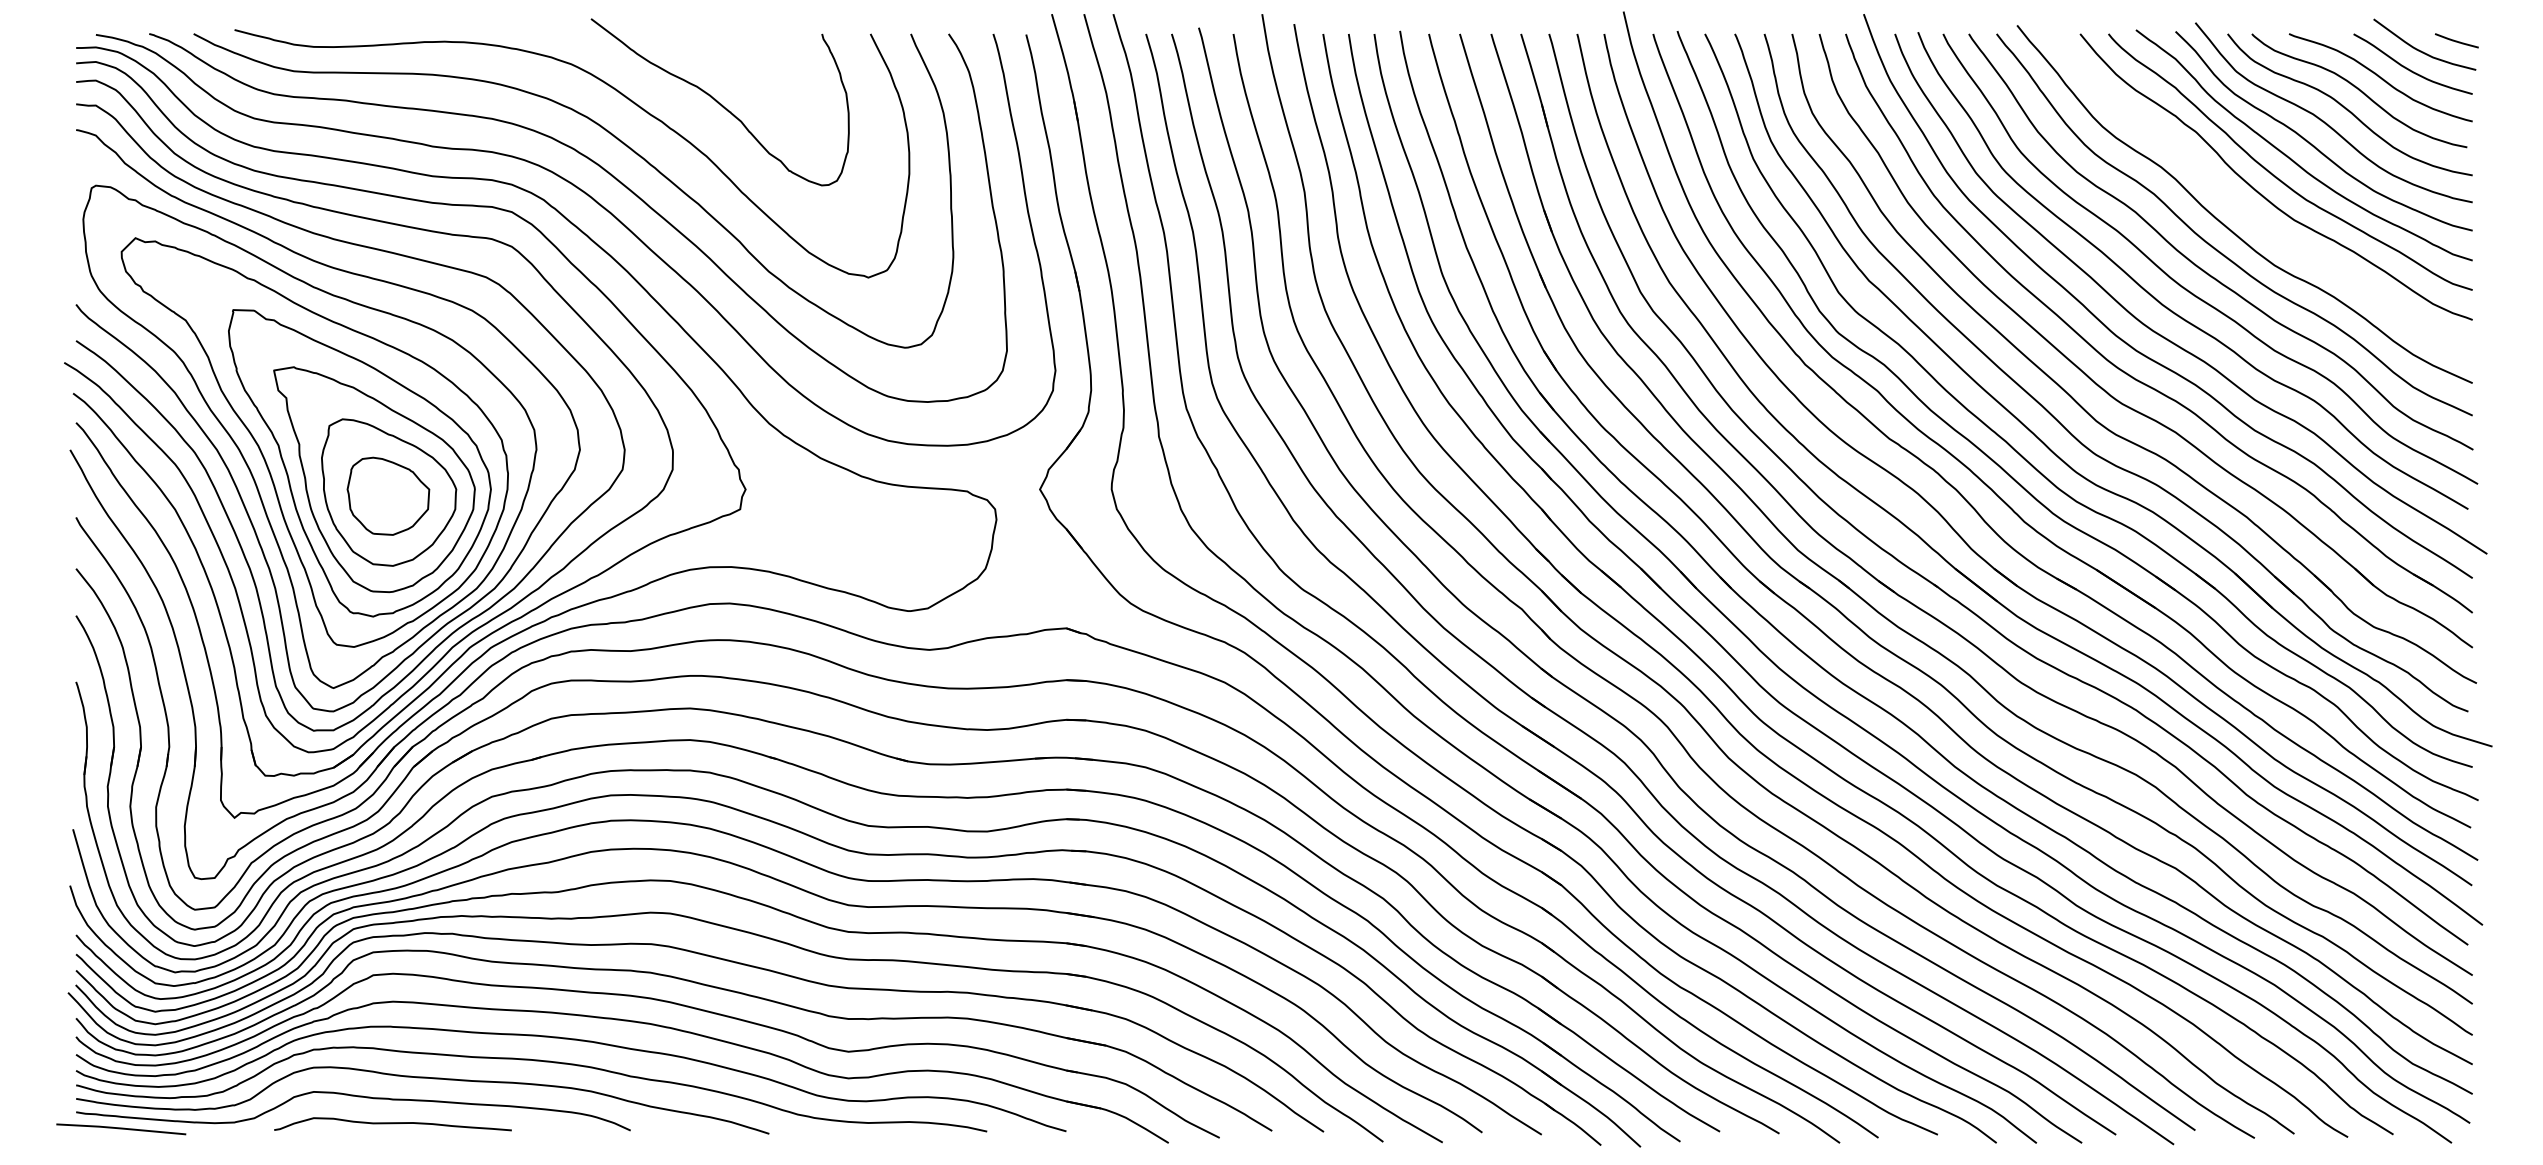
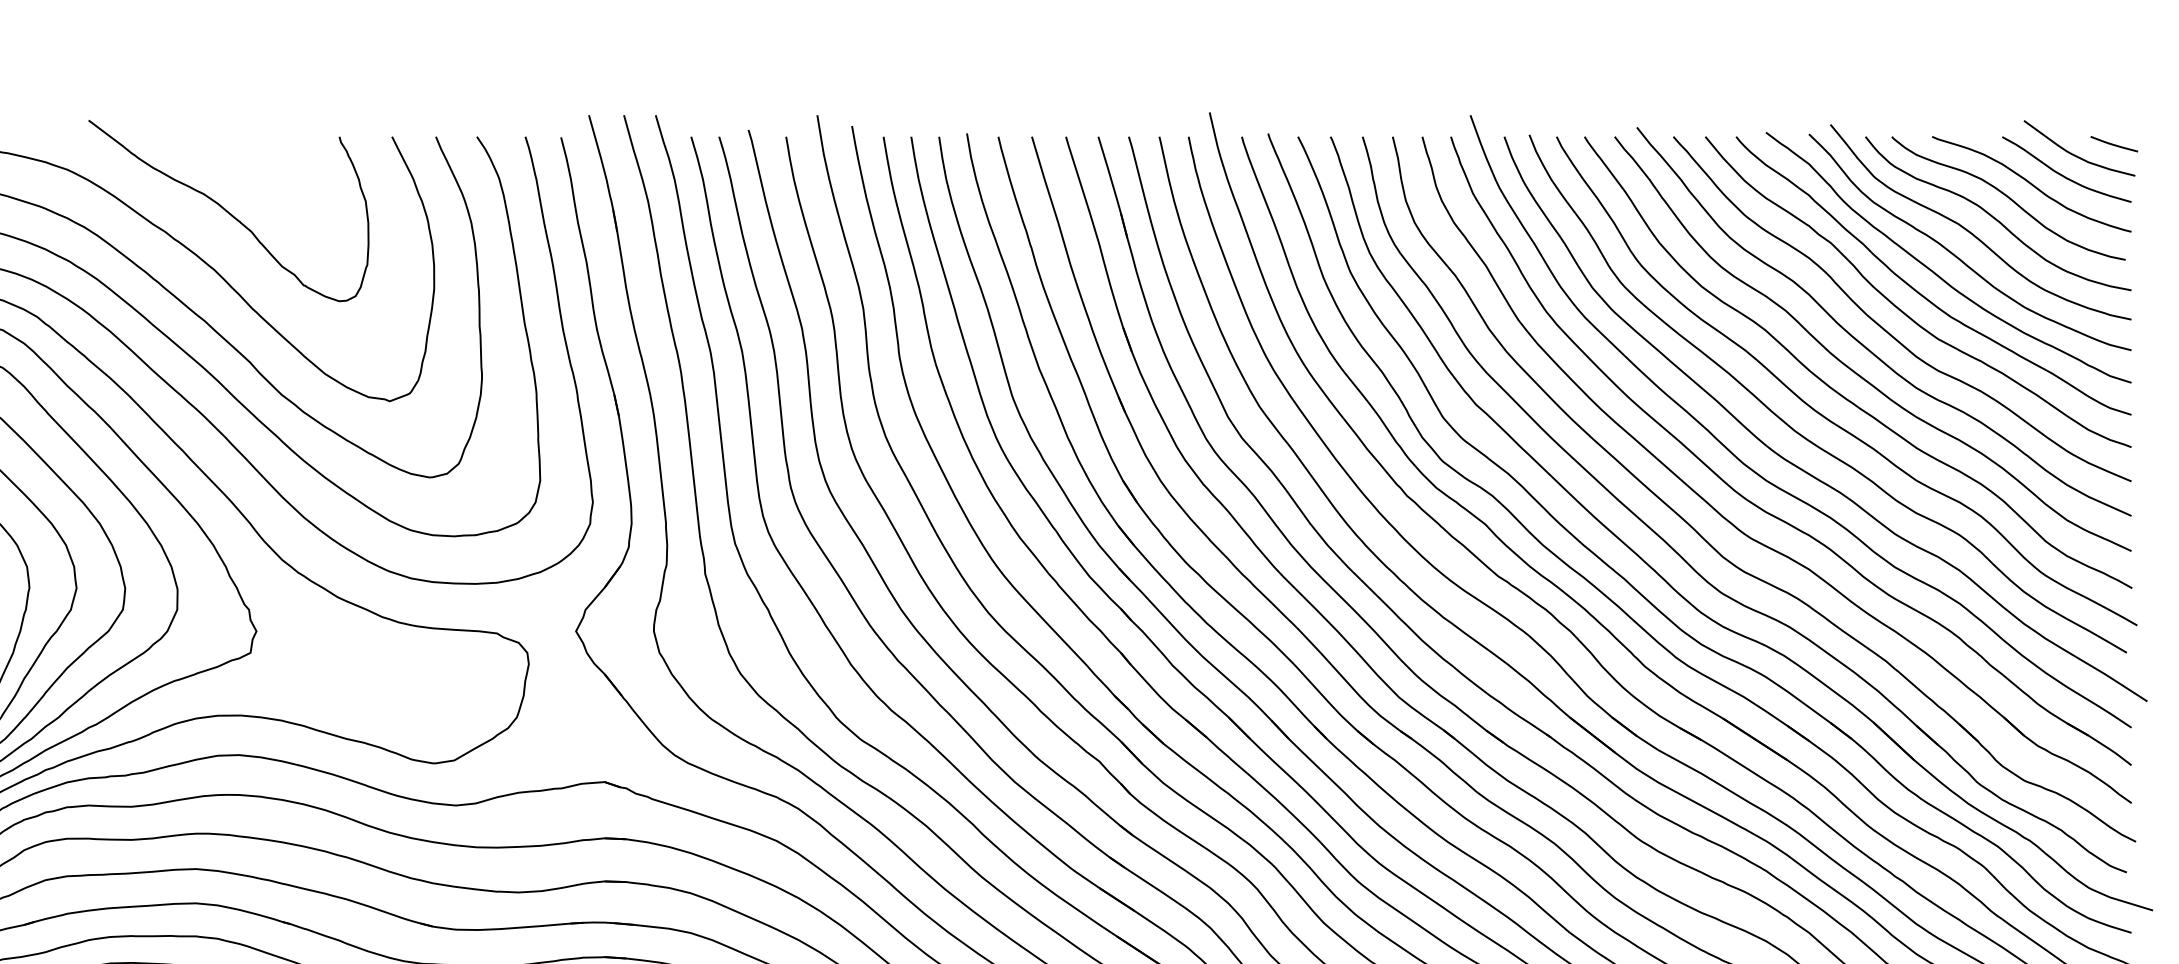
curve: (2245, 210) -> (1884, 328), added

